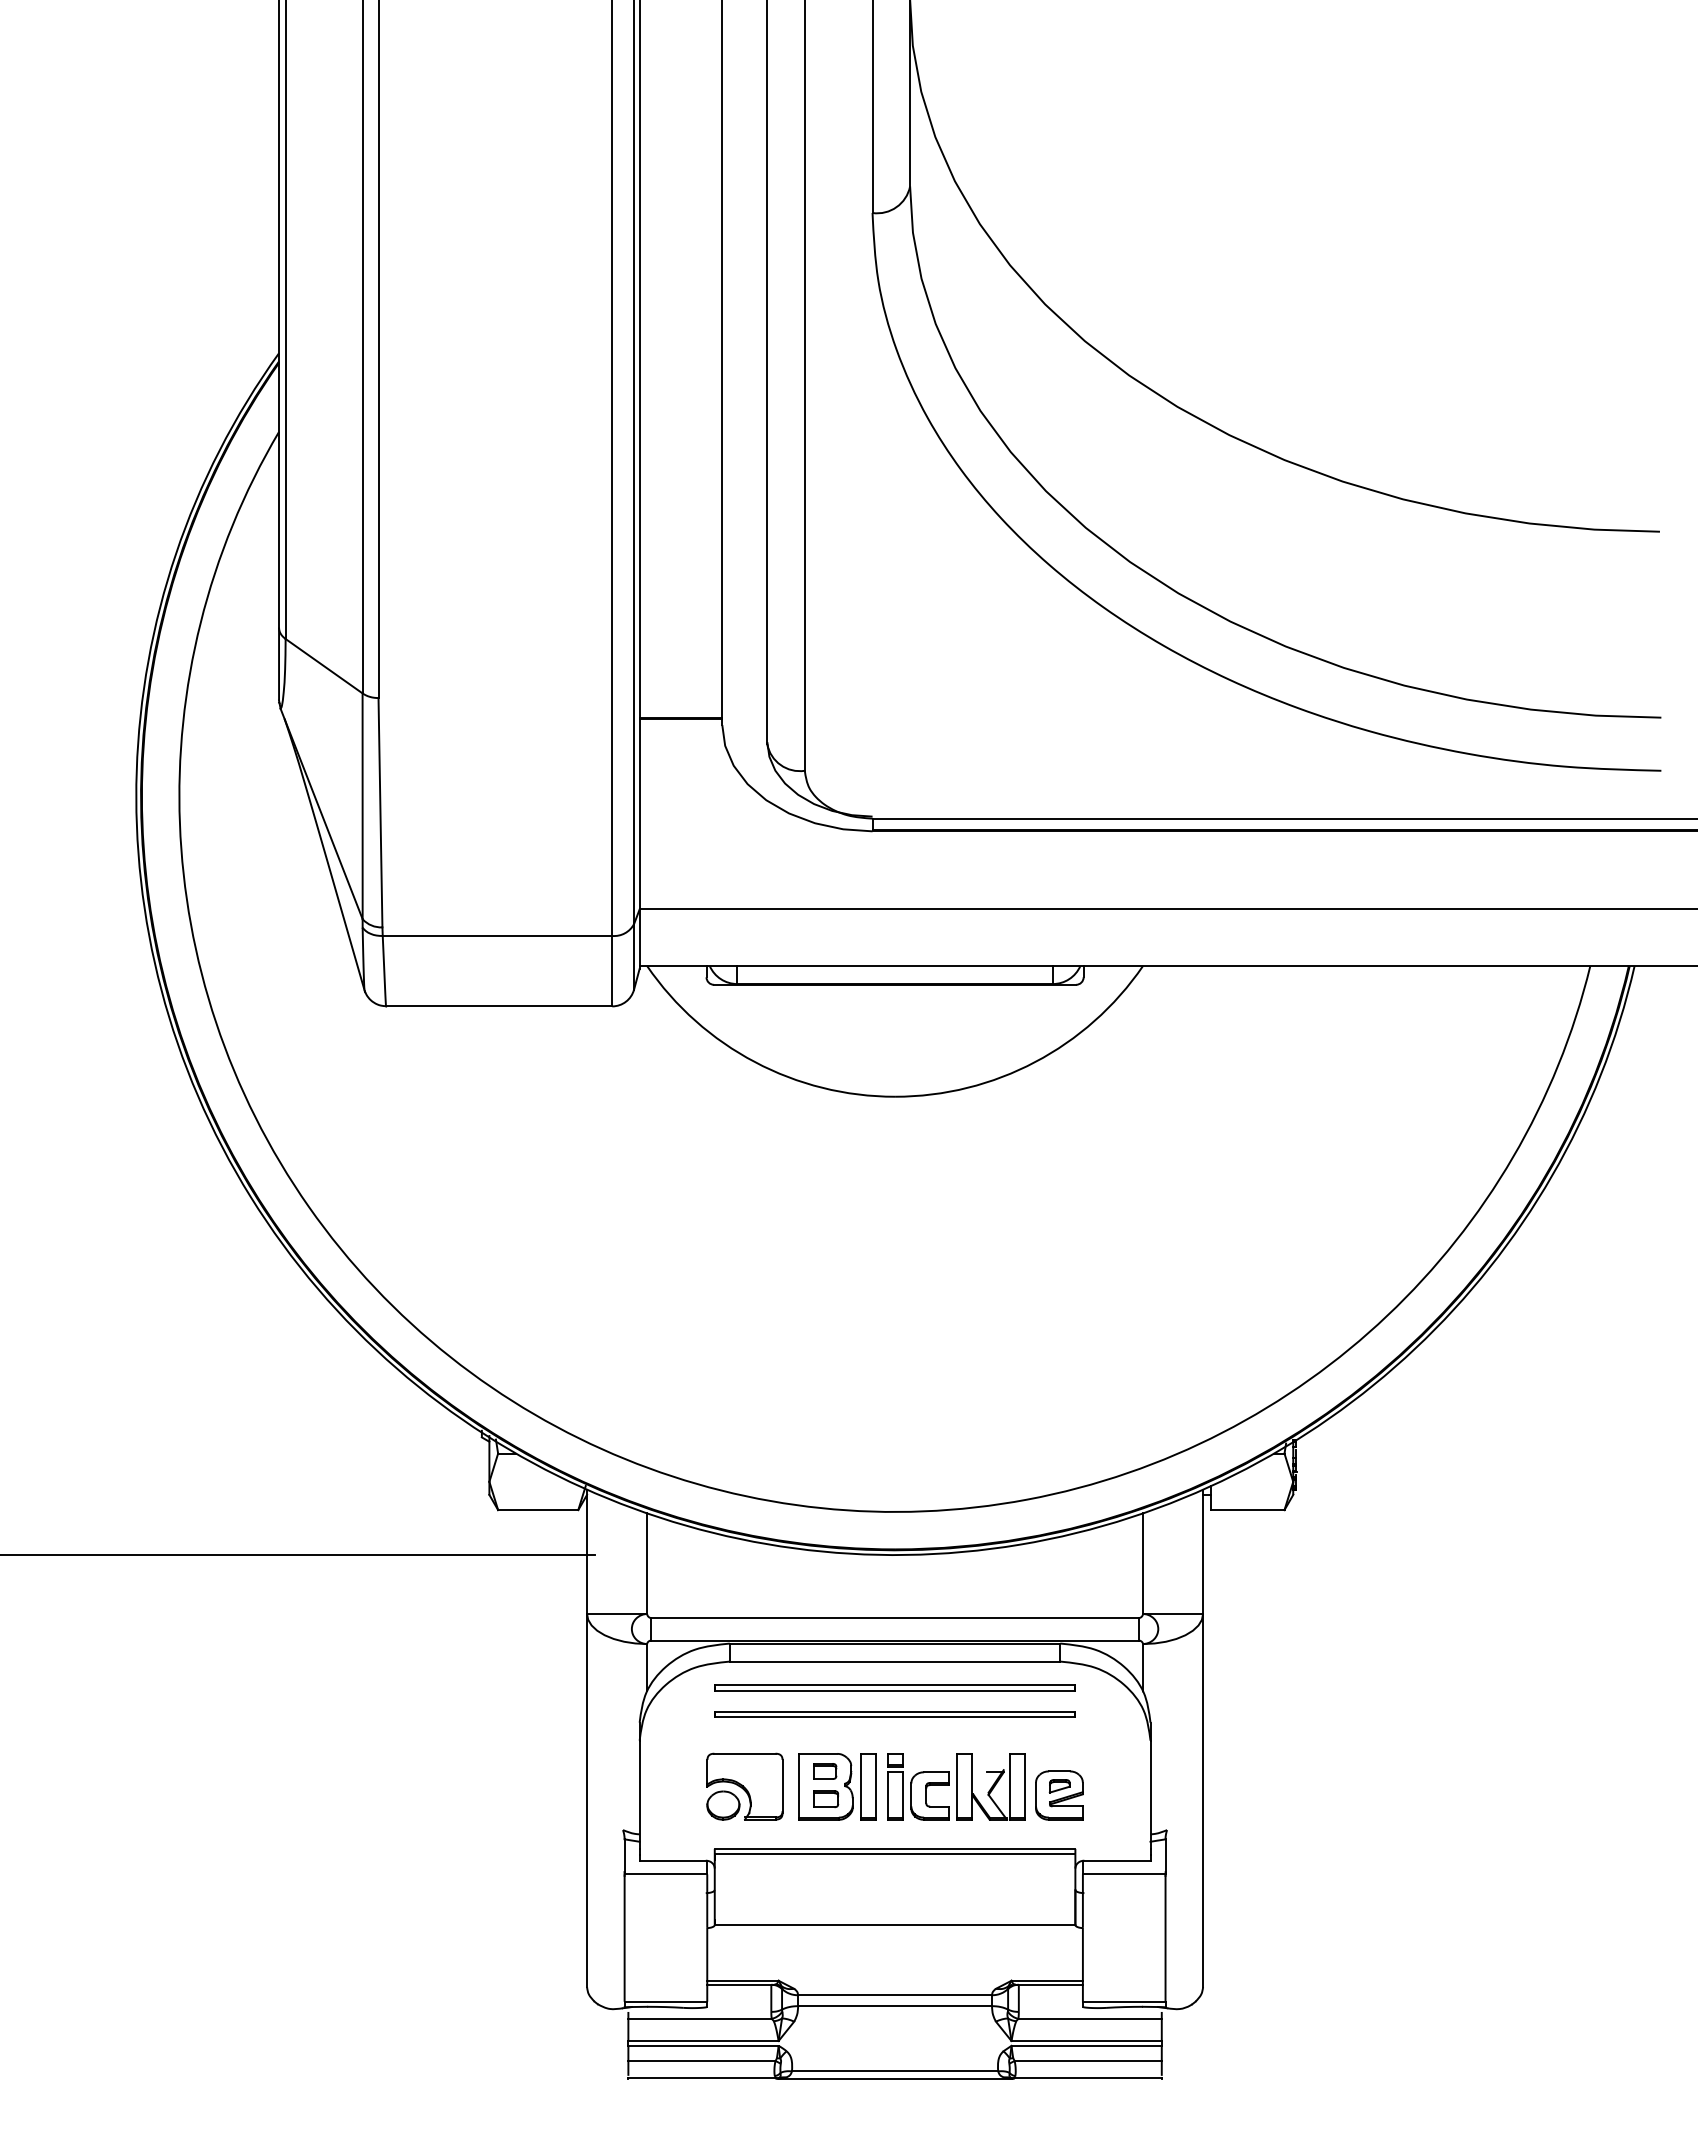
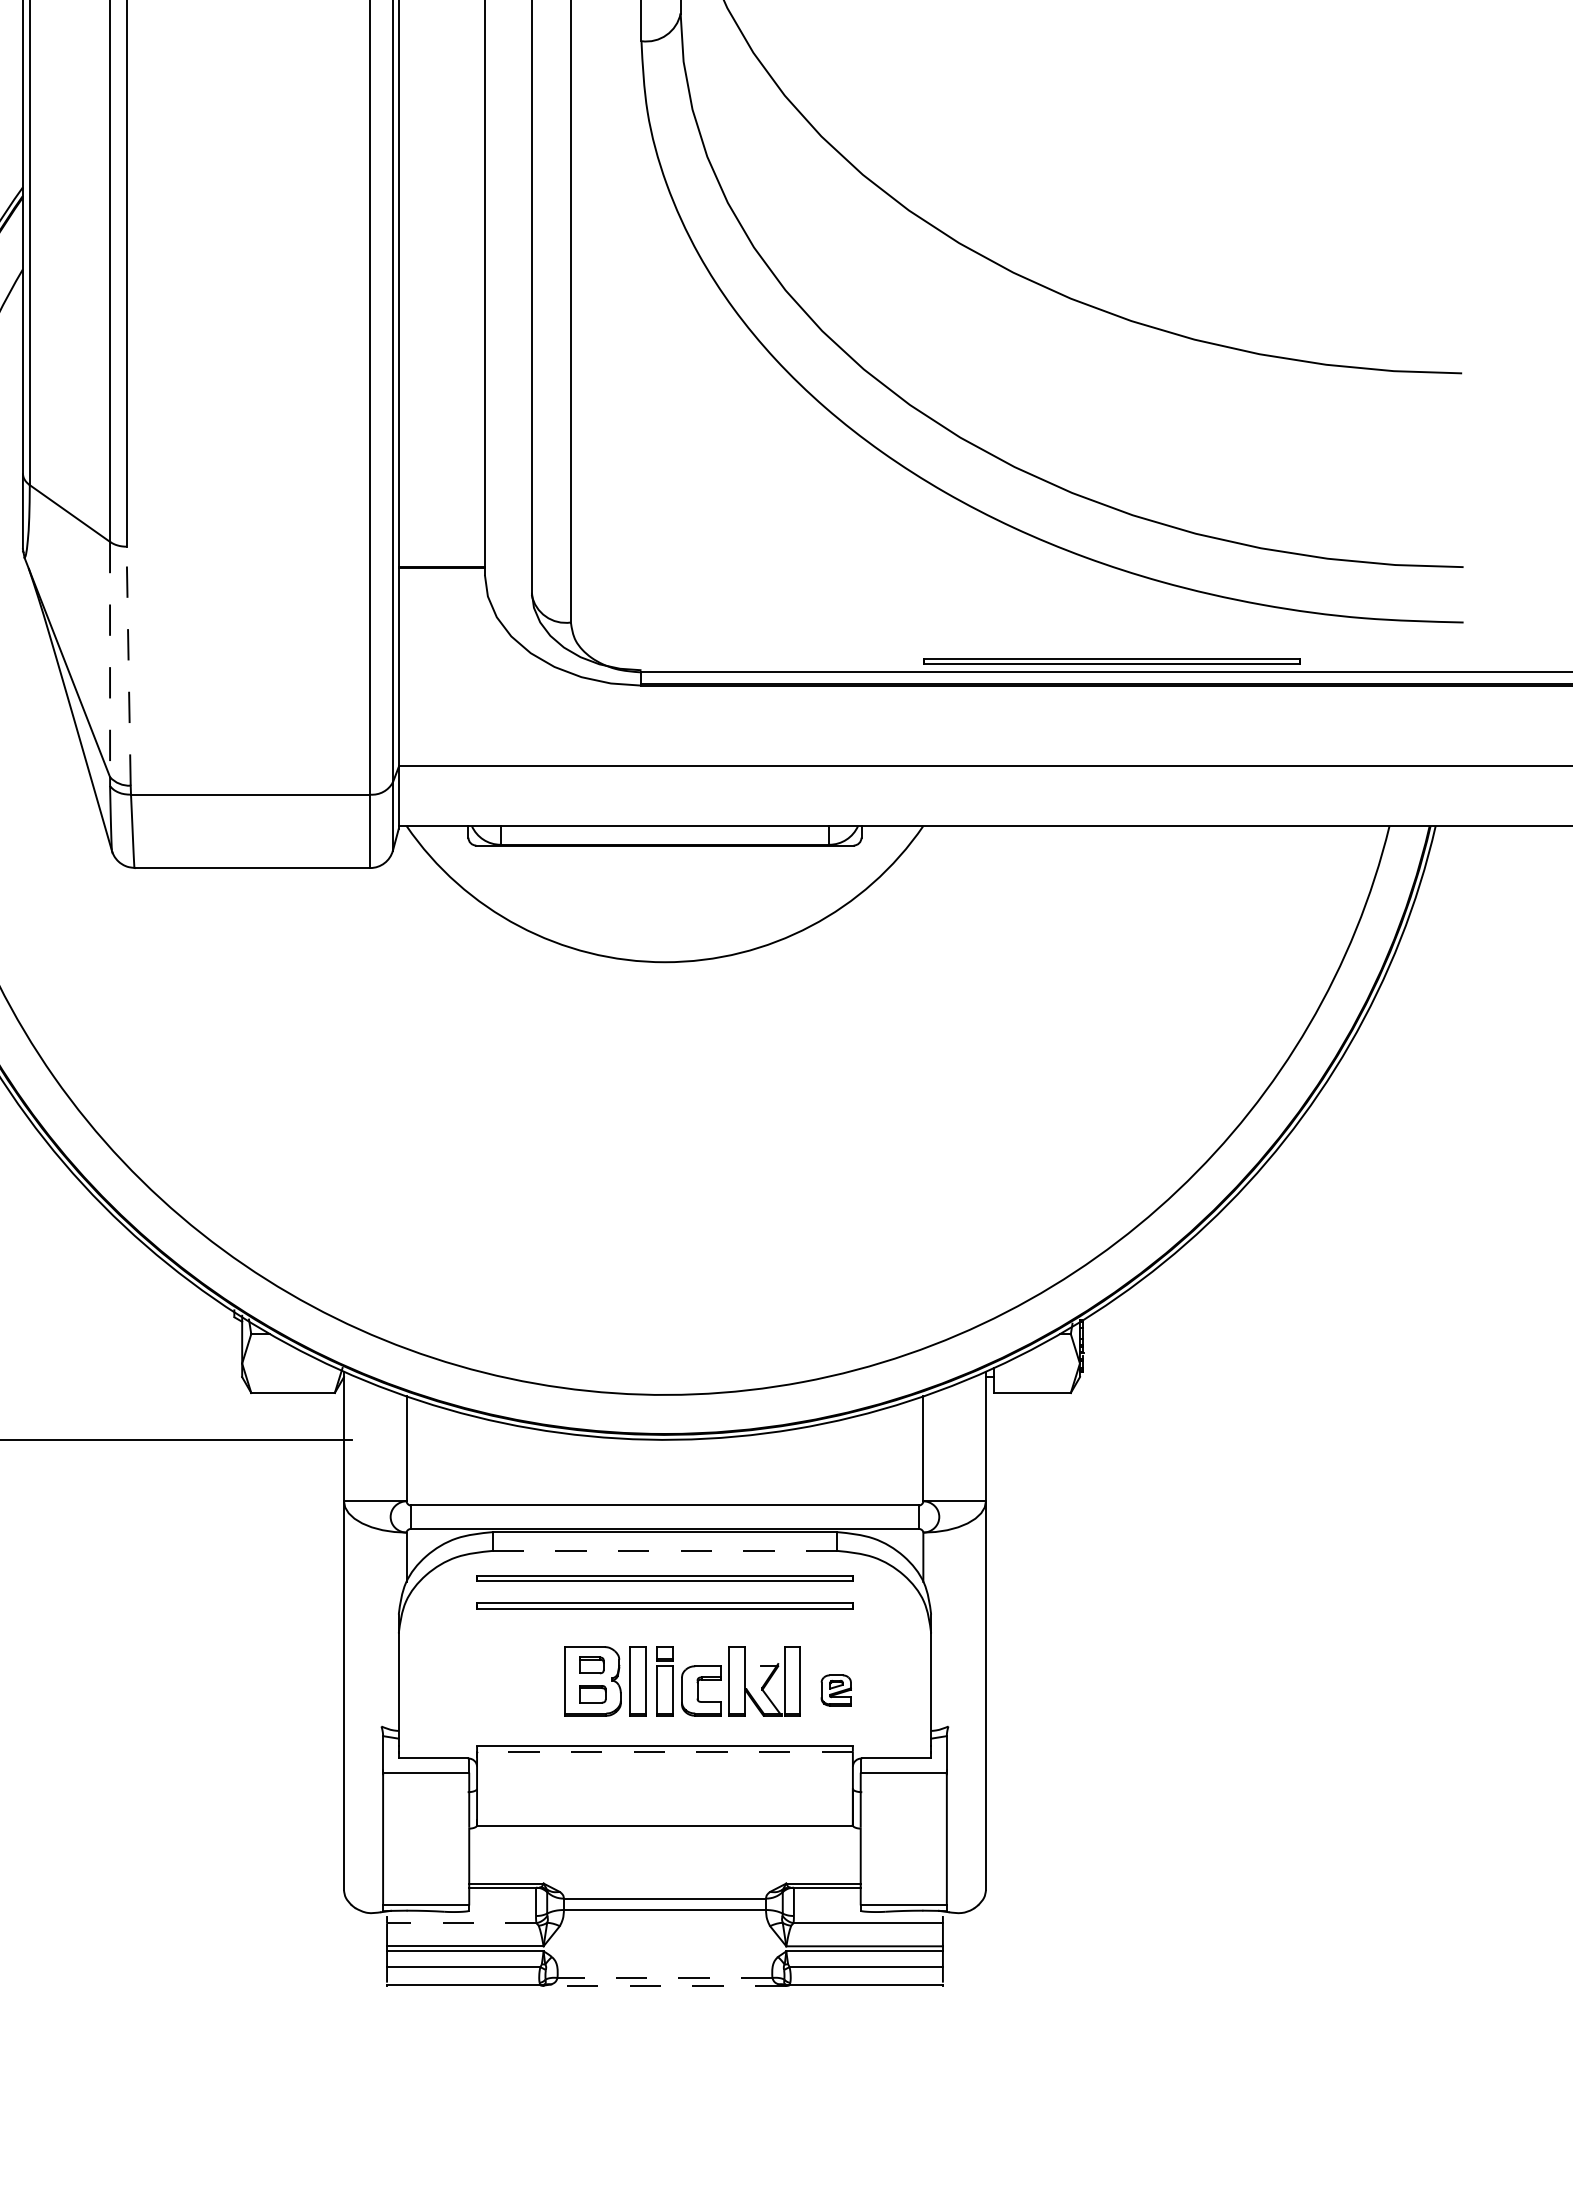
line: (362, 806) -> (109, 659), solid -> dashed
part: (1323, 808) -> (1111, 661), added
line: (380, 812) -> (128, 665), solid -> dashed
line: (895, 1661) -> (665, 1550), solid -> dashed
part: (744, 1786) -> (508, 1681), removed
part: (1059, 1795) -> (836, 1690), size x0.6
line: (894, 1854) -> (664, 1751), solid -> dashed
line: (700, 2018) -> (462, 1922), solid -> dashed
line: (894, 2071) -> (664, 1978), solid -> dashed
line: (894, 2078) -> (664, 1985), solid -> dashed

